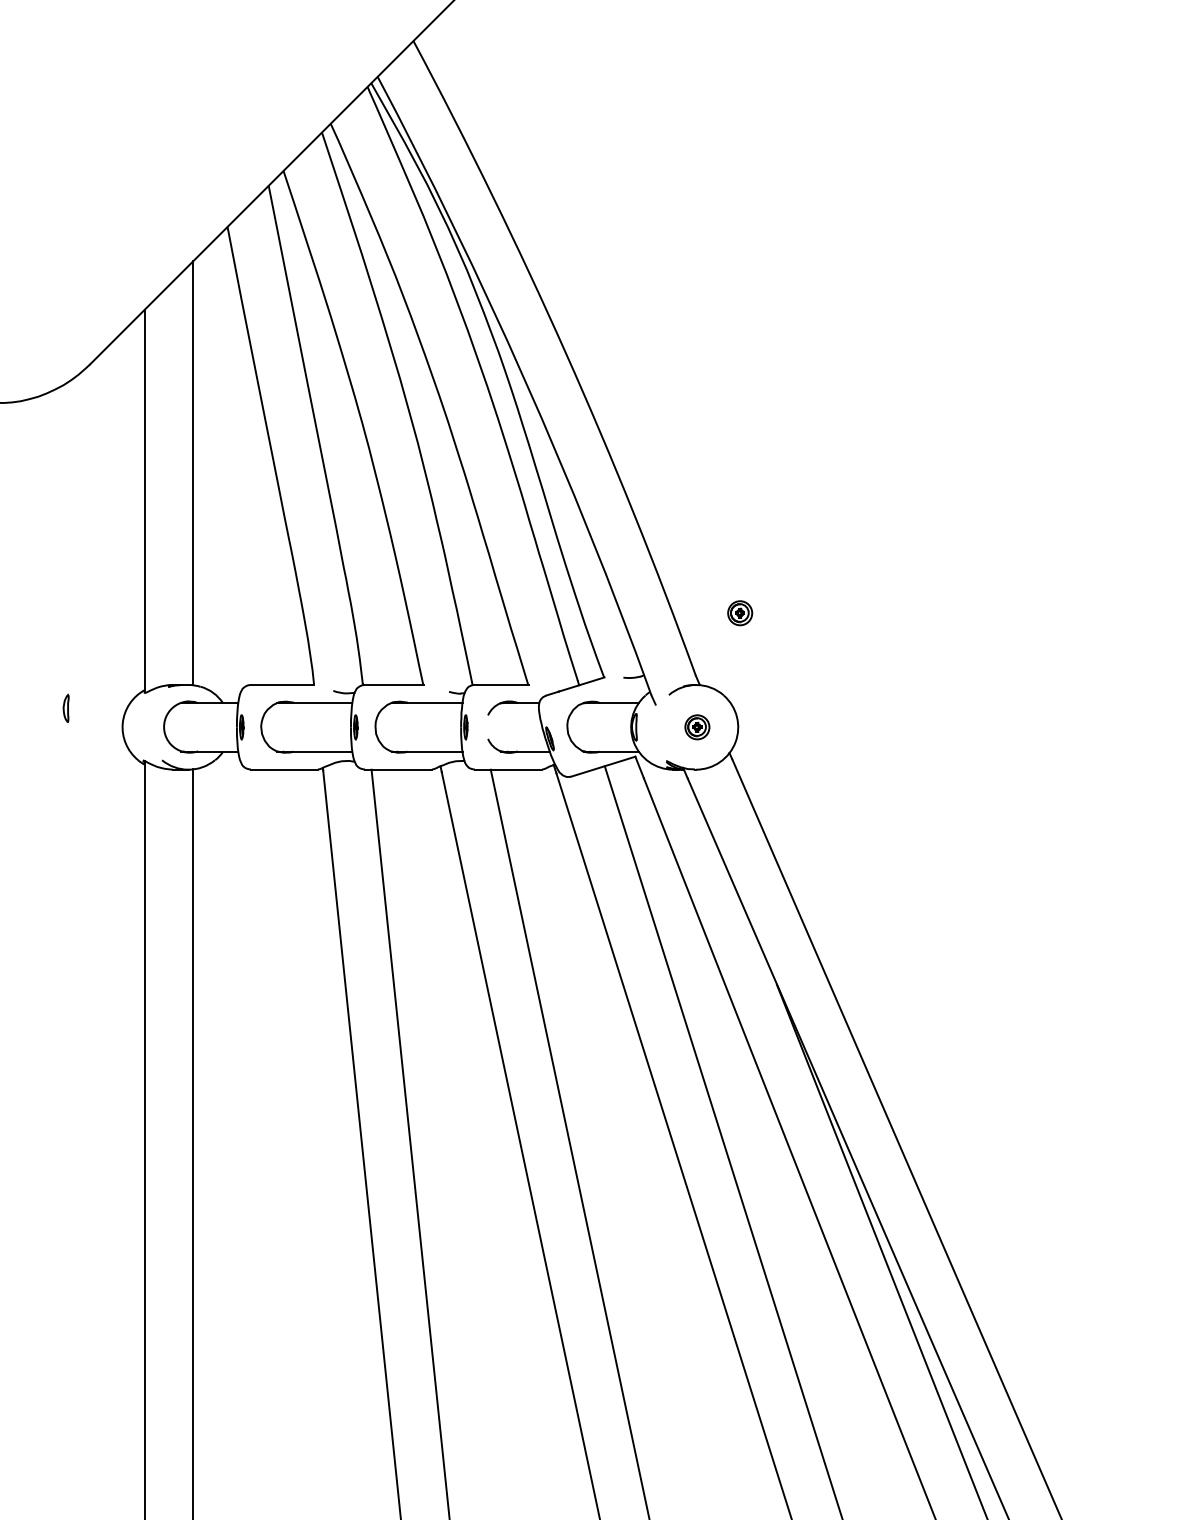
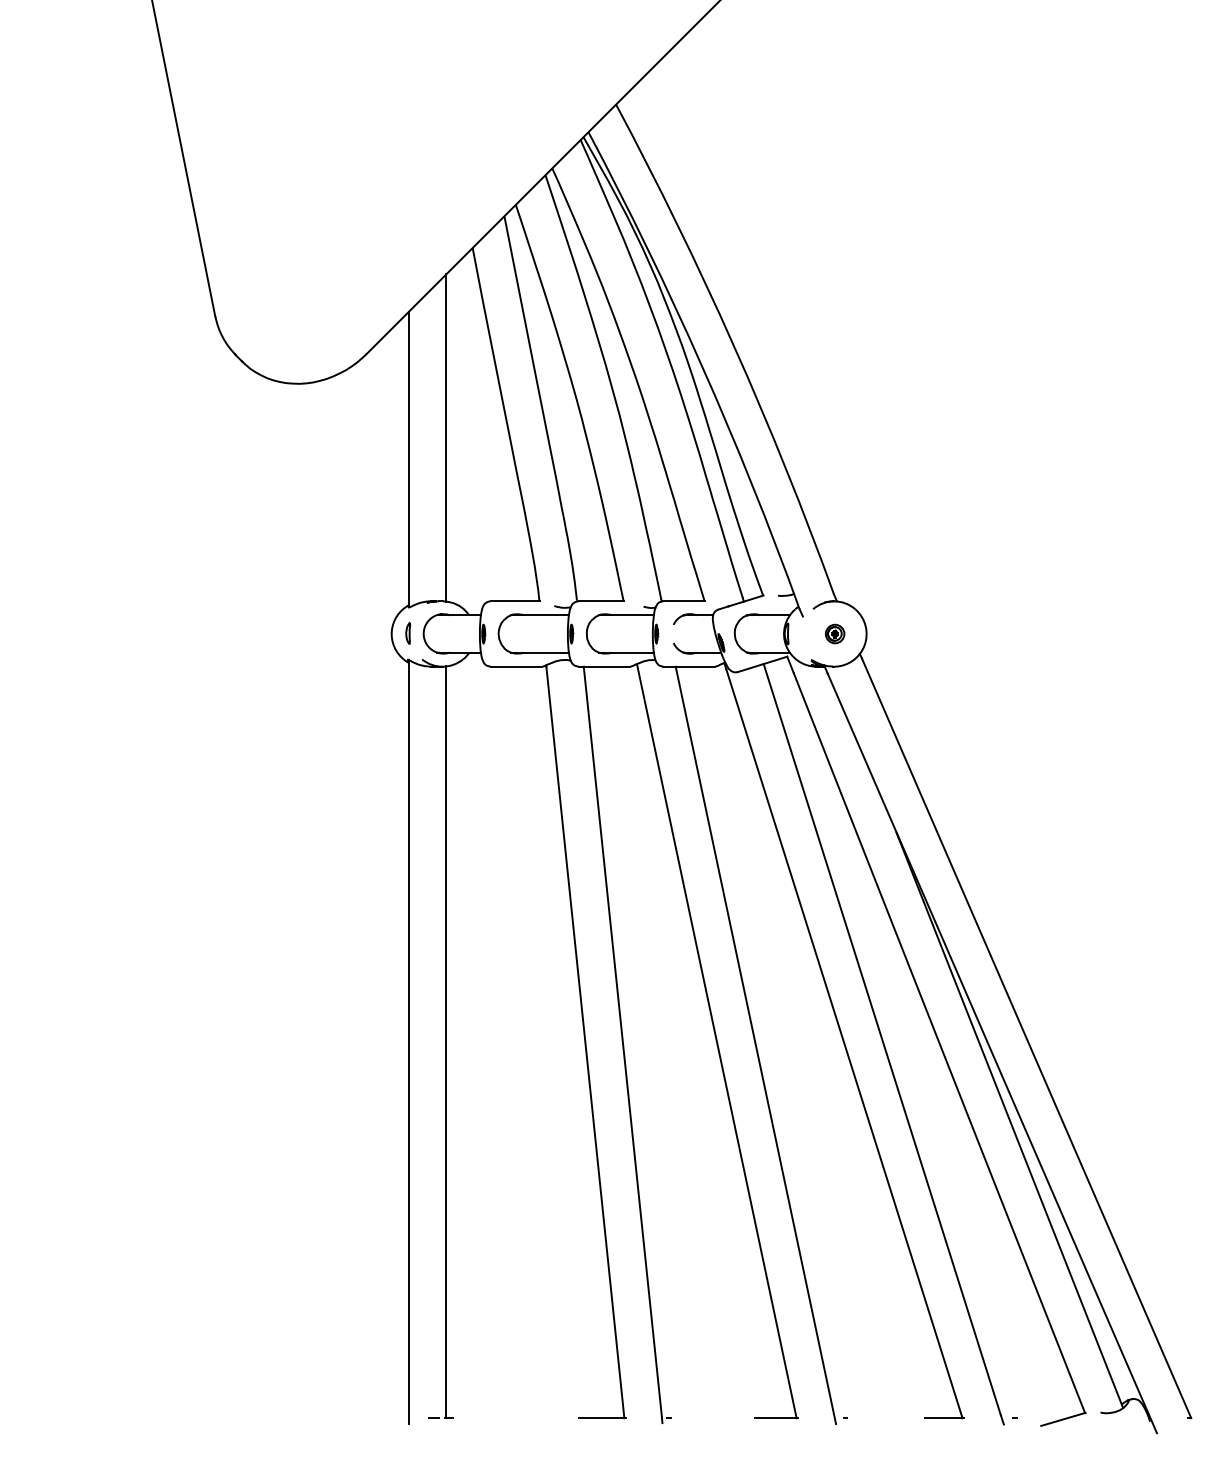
part: (740, 612) -> (868, 545), removed
part: (65, 707) -> (407, 632), moved

